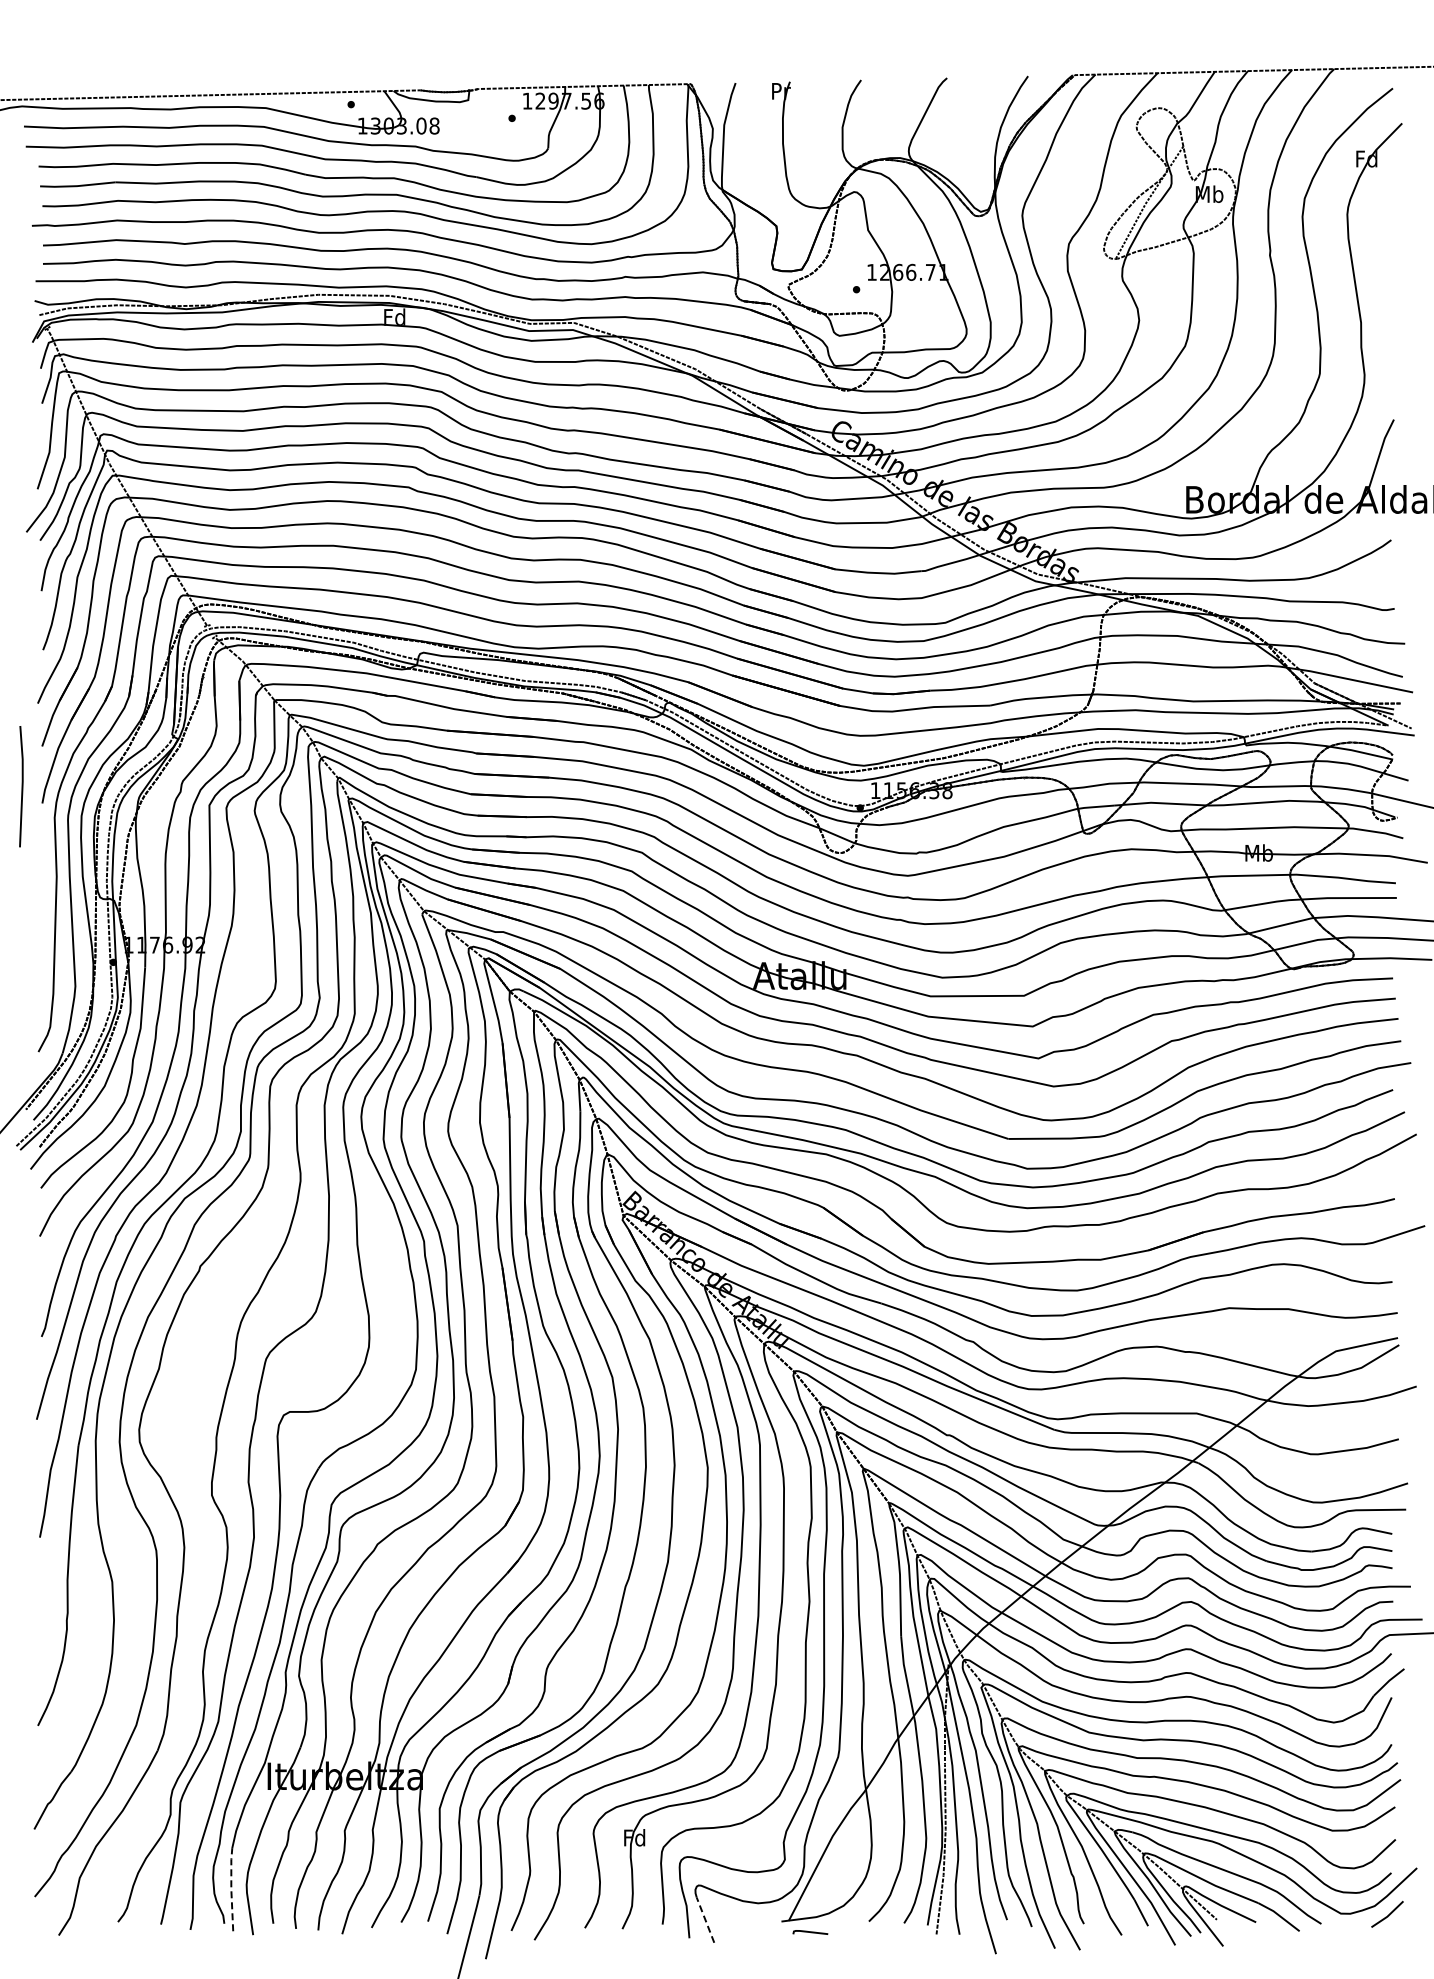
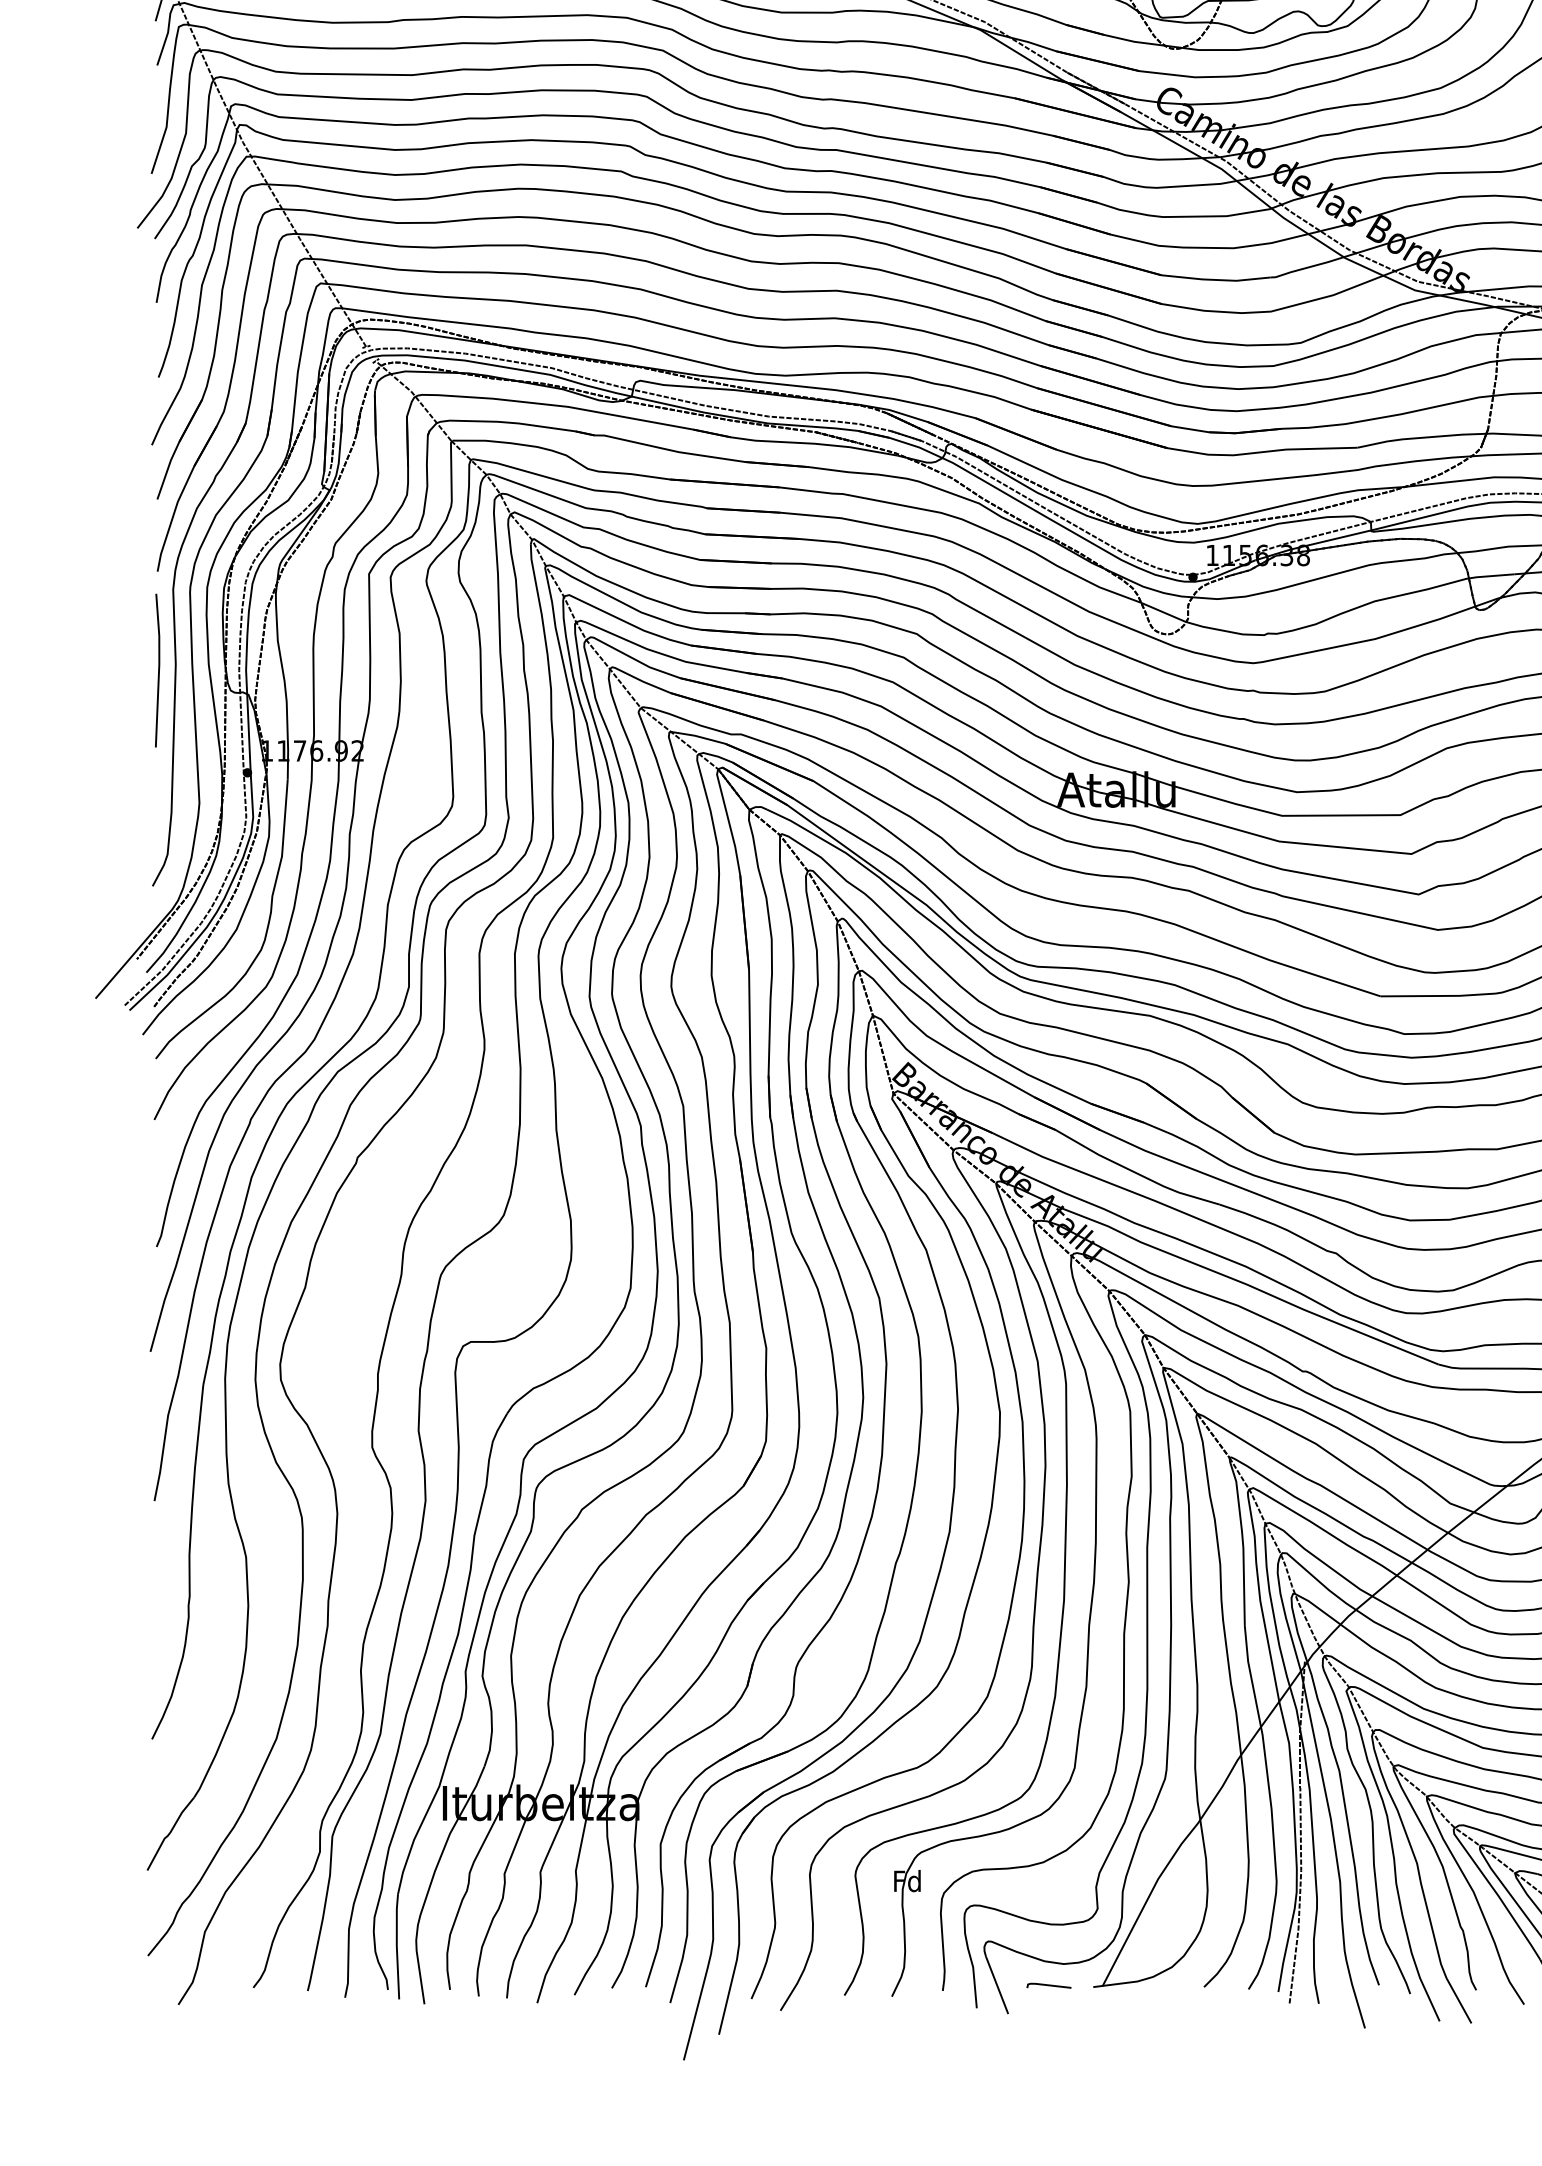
line: (21, 786) -> (157, 670), moved
line: (231, 1889) -> (397, 1946), dashed -> solid
line: (705, 1919) -> (997, 1984), dashed -> solid
line: (810, 1932) -> (1049, 1985), moved

